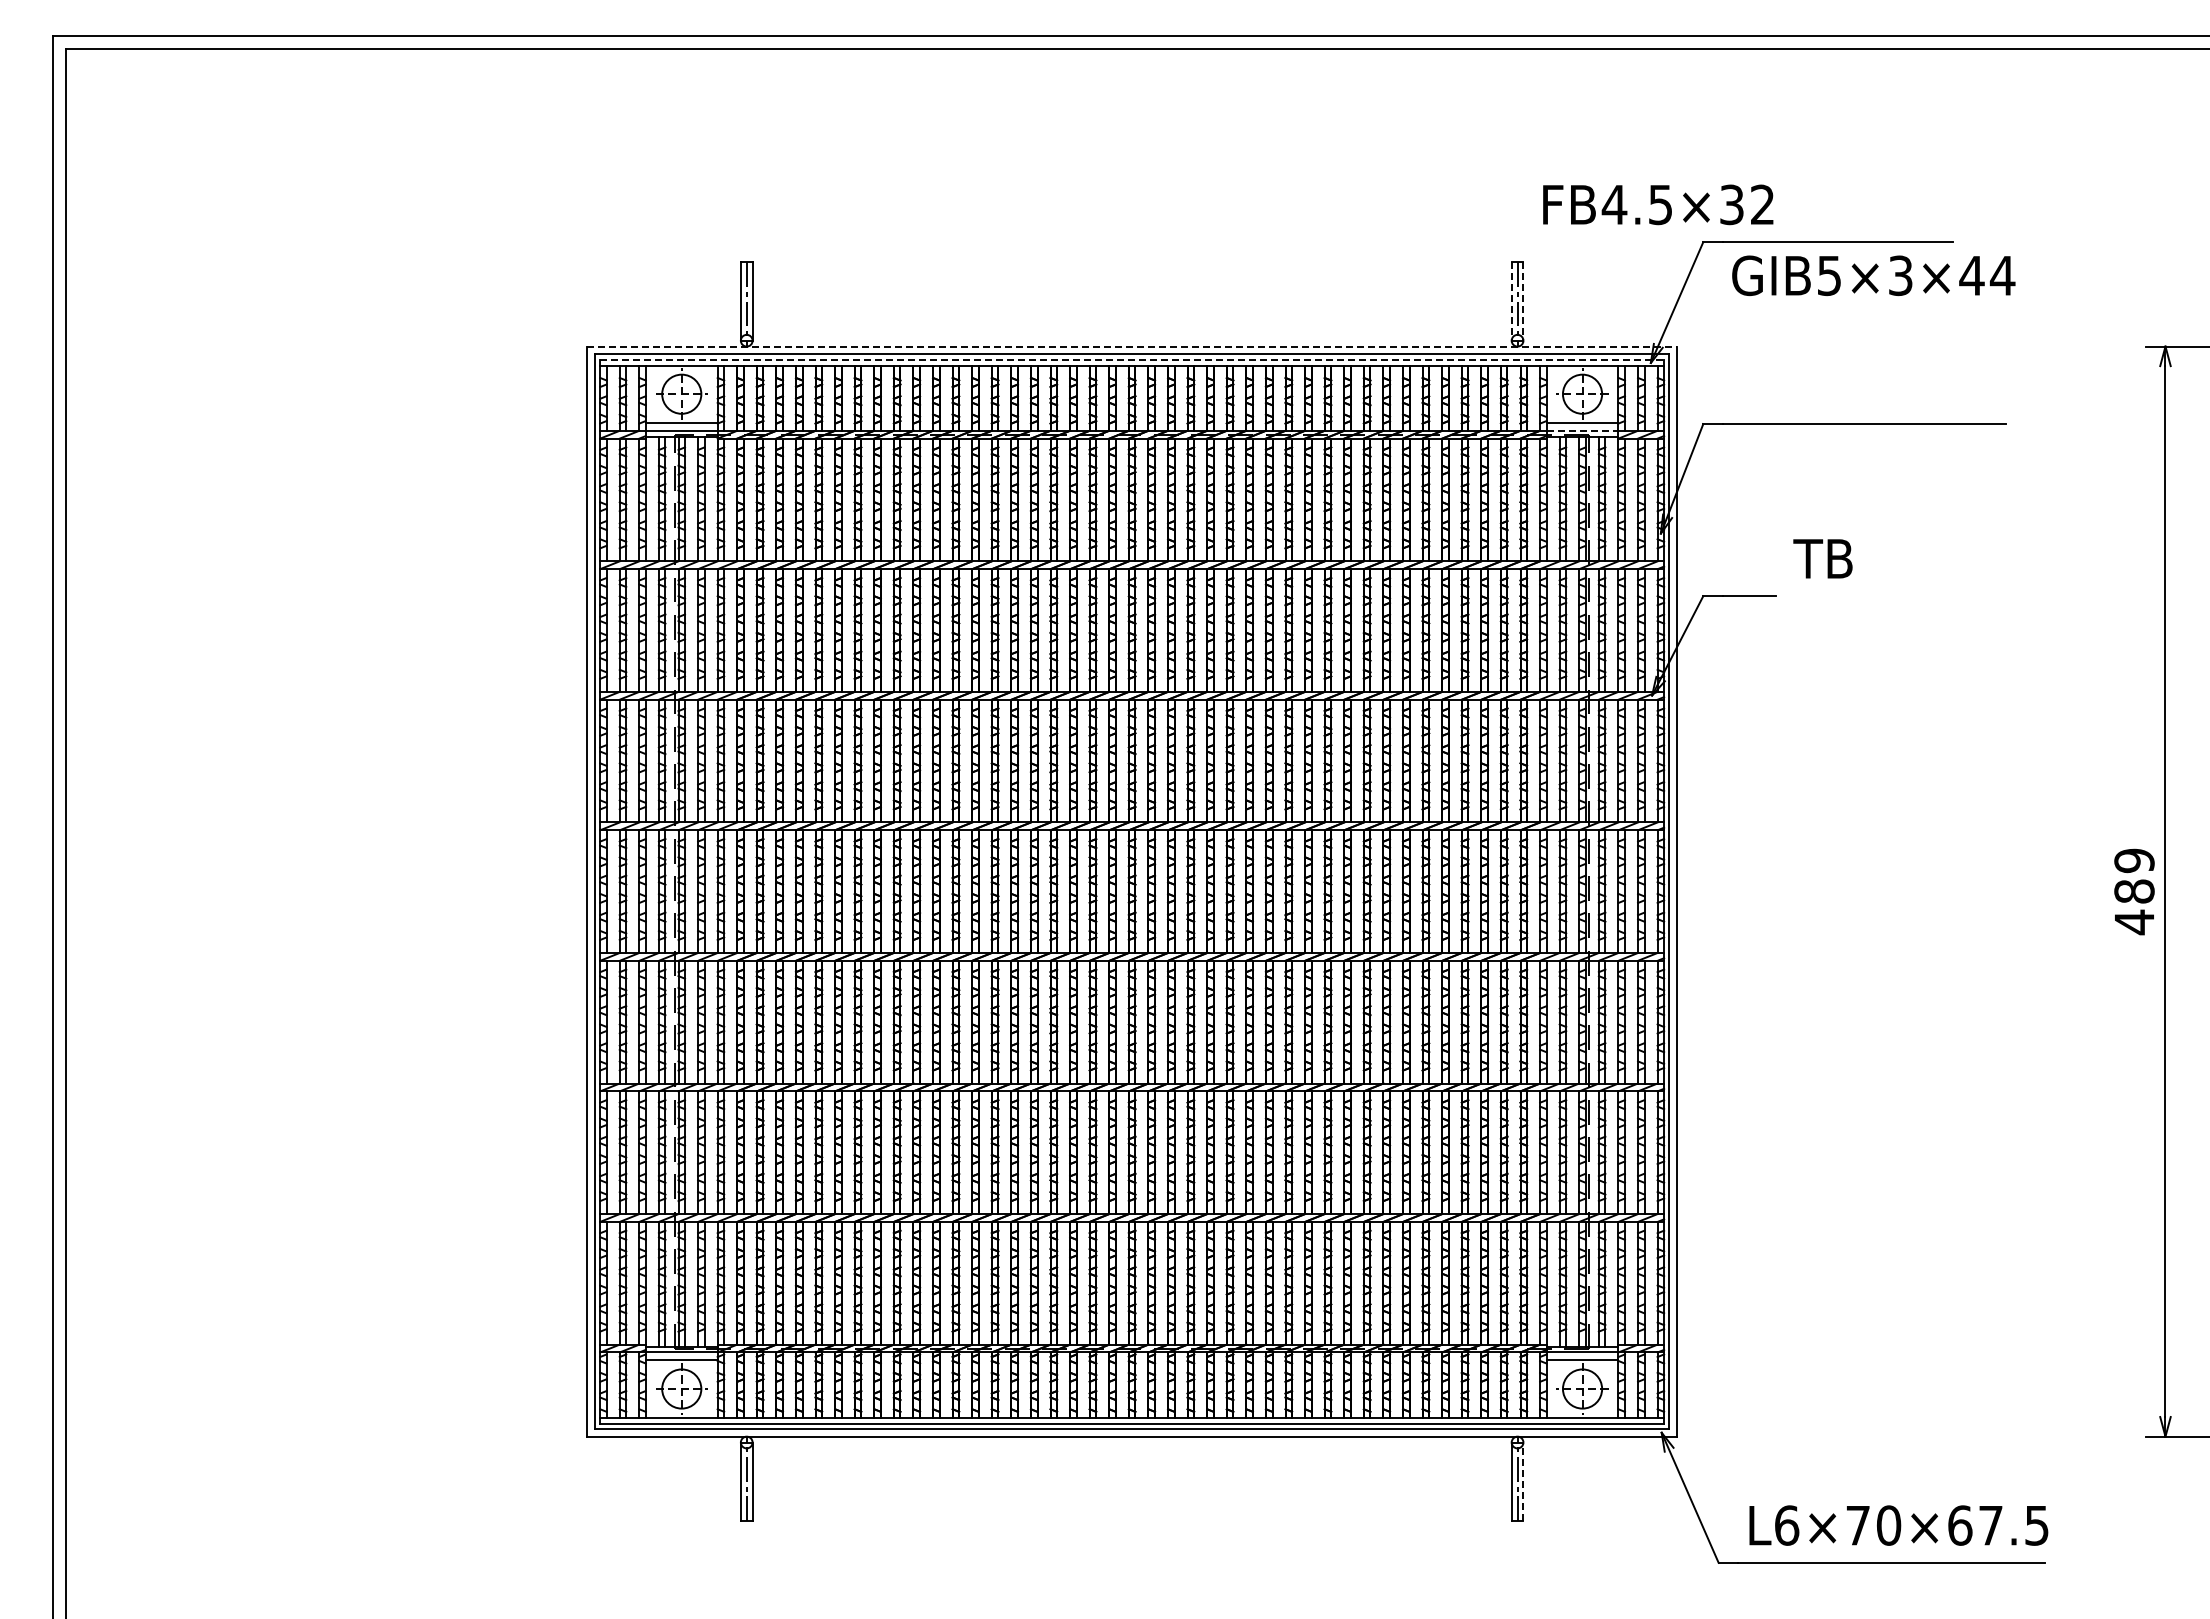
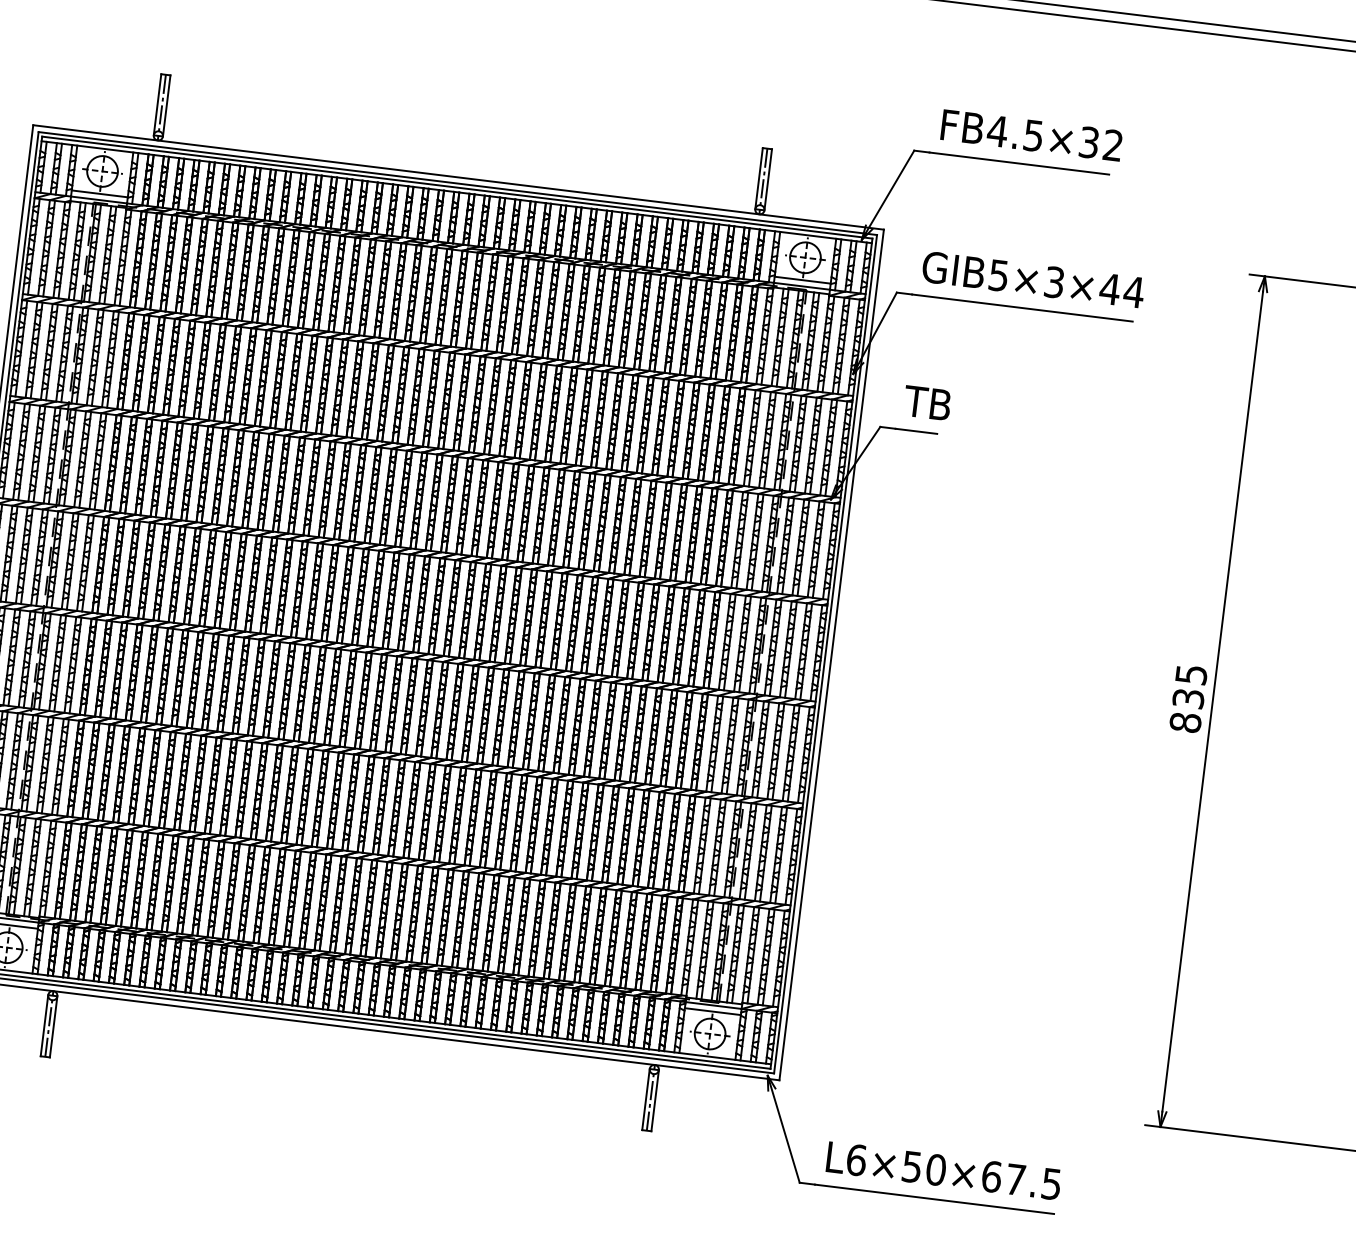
text: (1658, 204) -> (1031, 135), moved
text: (1873, 275) -> (1033, 279), moved
line: (1511, 302) -> (758, 179), dashed -> solid
line: (1523, 302) -> (768, 180), dashed -> solid
line: (1132, 346) -> (458, 177), dashed -> solid
line: (1132, 359) -> (457, 187), dashed -> solid
line: (1582, 430) -> (801, 286), dashed -> solid
text: (1822, 558) -> (927, 402), moved
text: (2134, 891) -> (1188, 698), 489 -> 835
line: (1523, 1481) -> (655, 1100), dashed -> solid
text: (1857, 1525) -> (911, 1166), L6×70×67.5 -> L6×50×67.5

